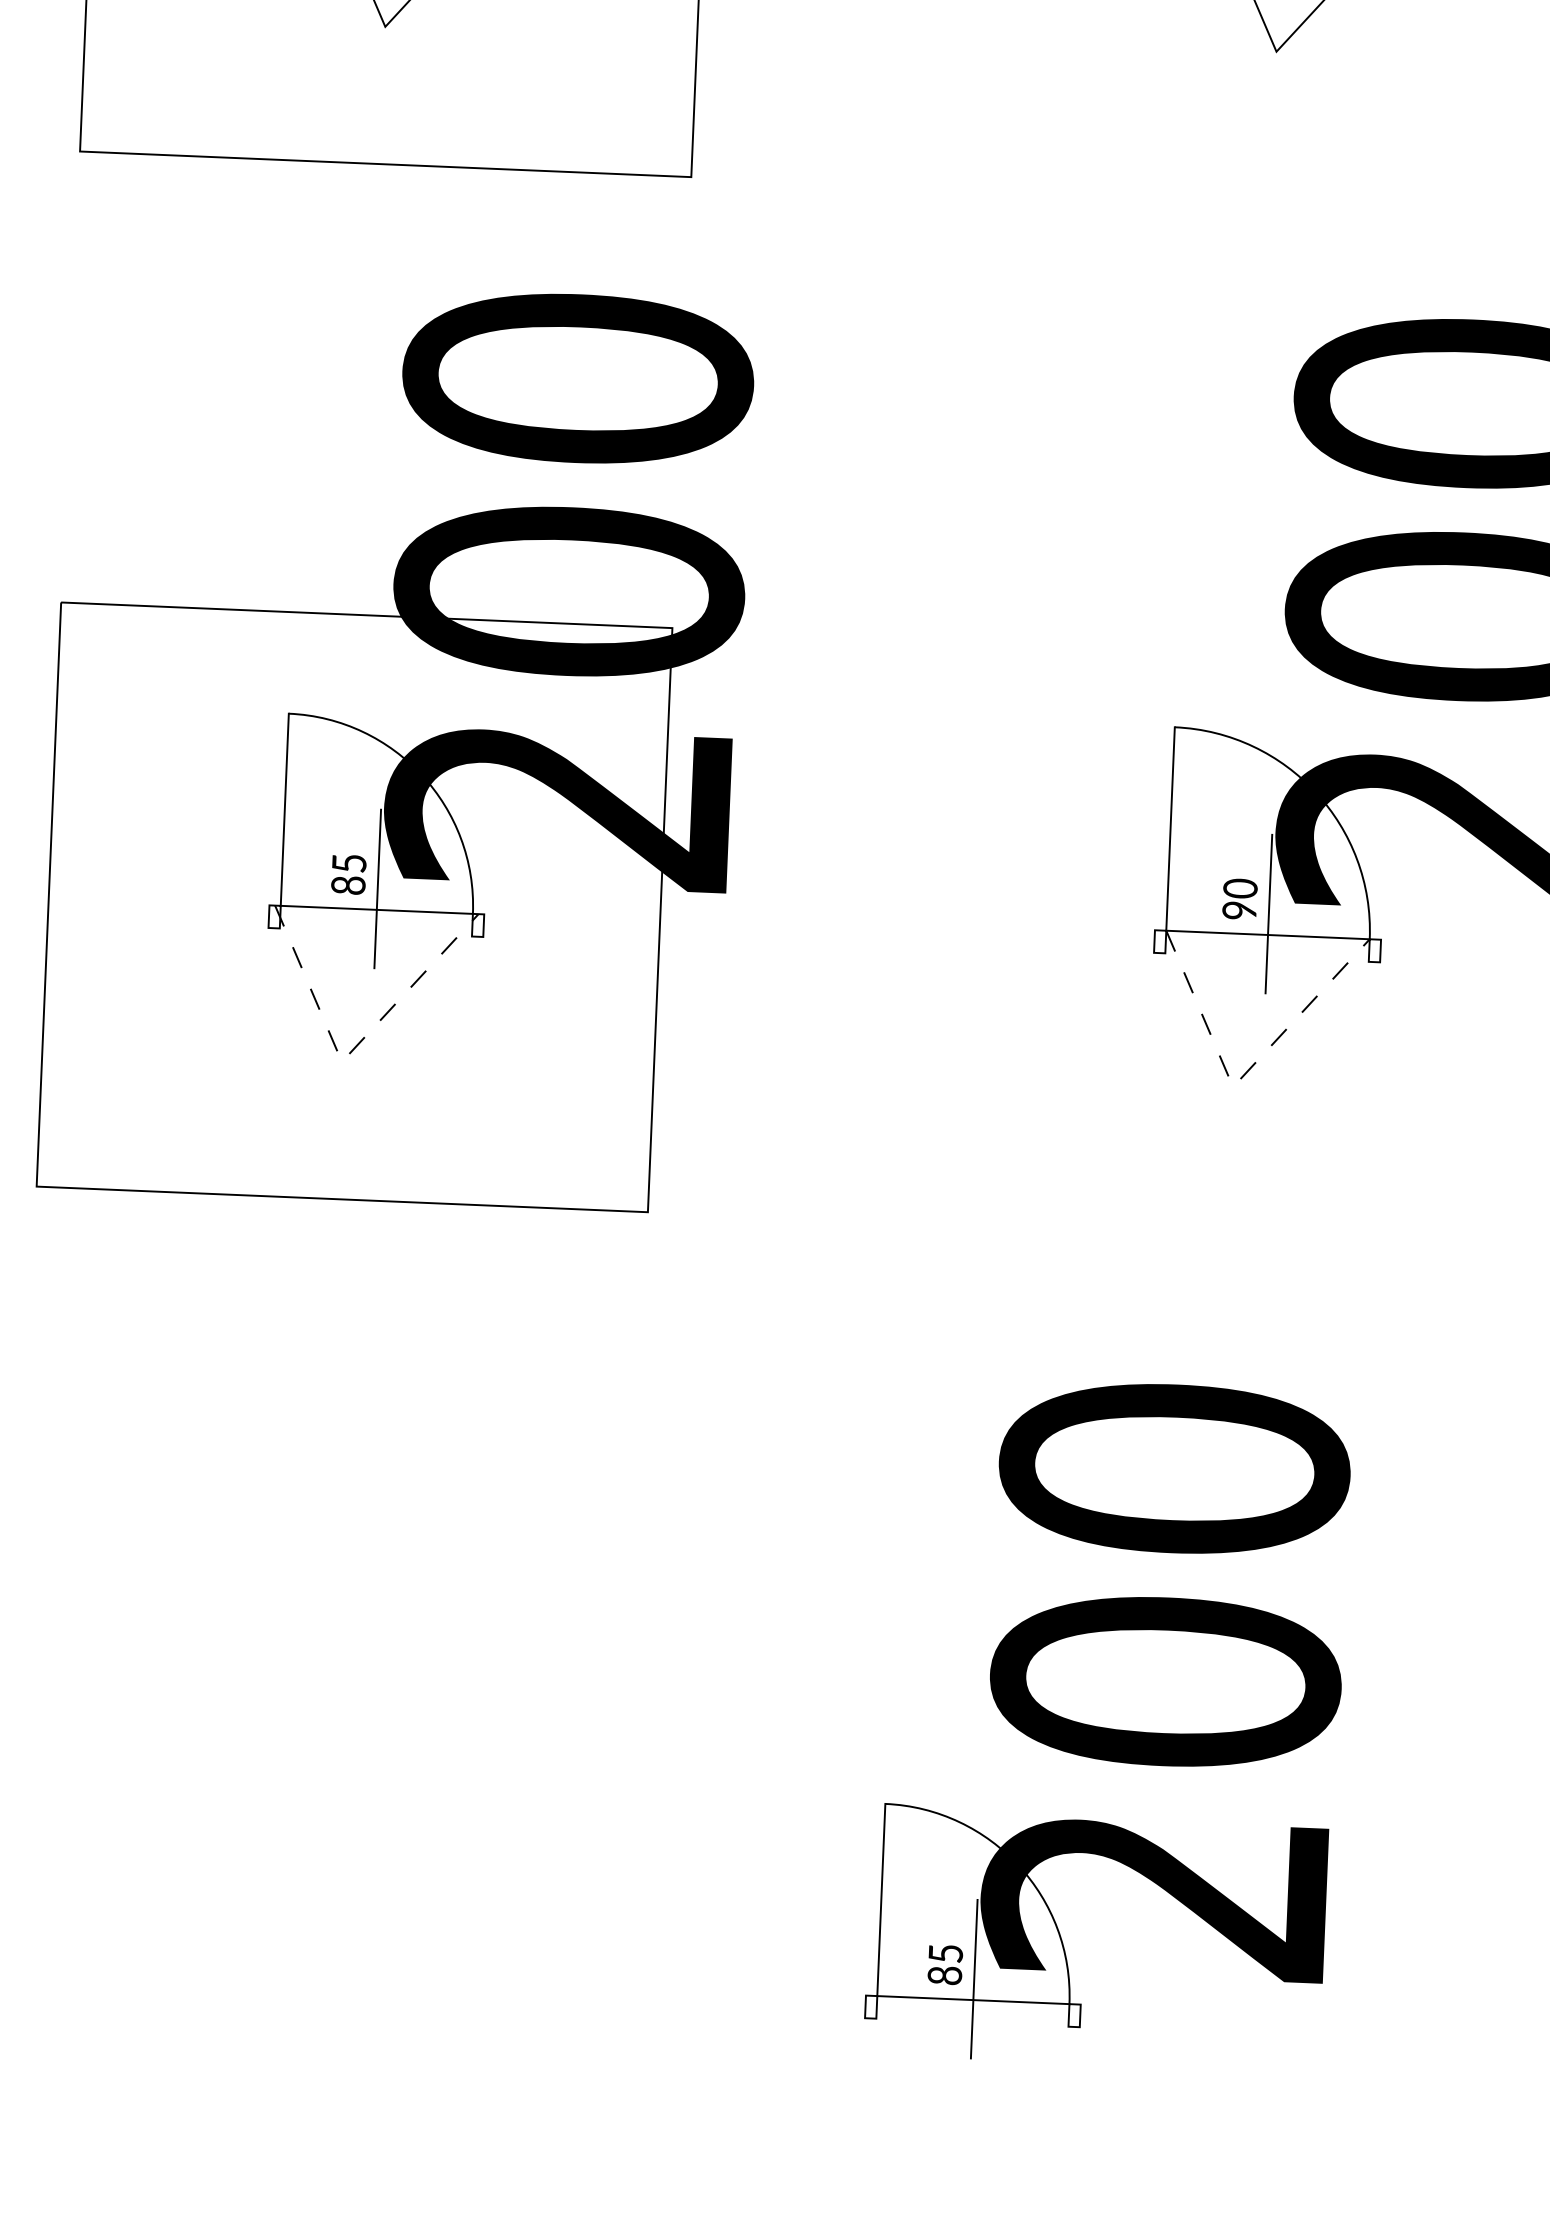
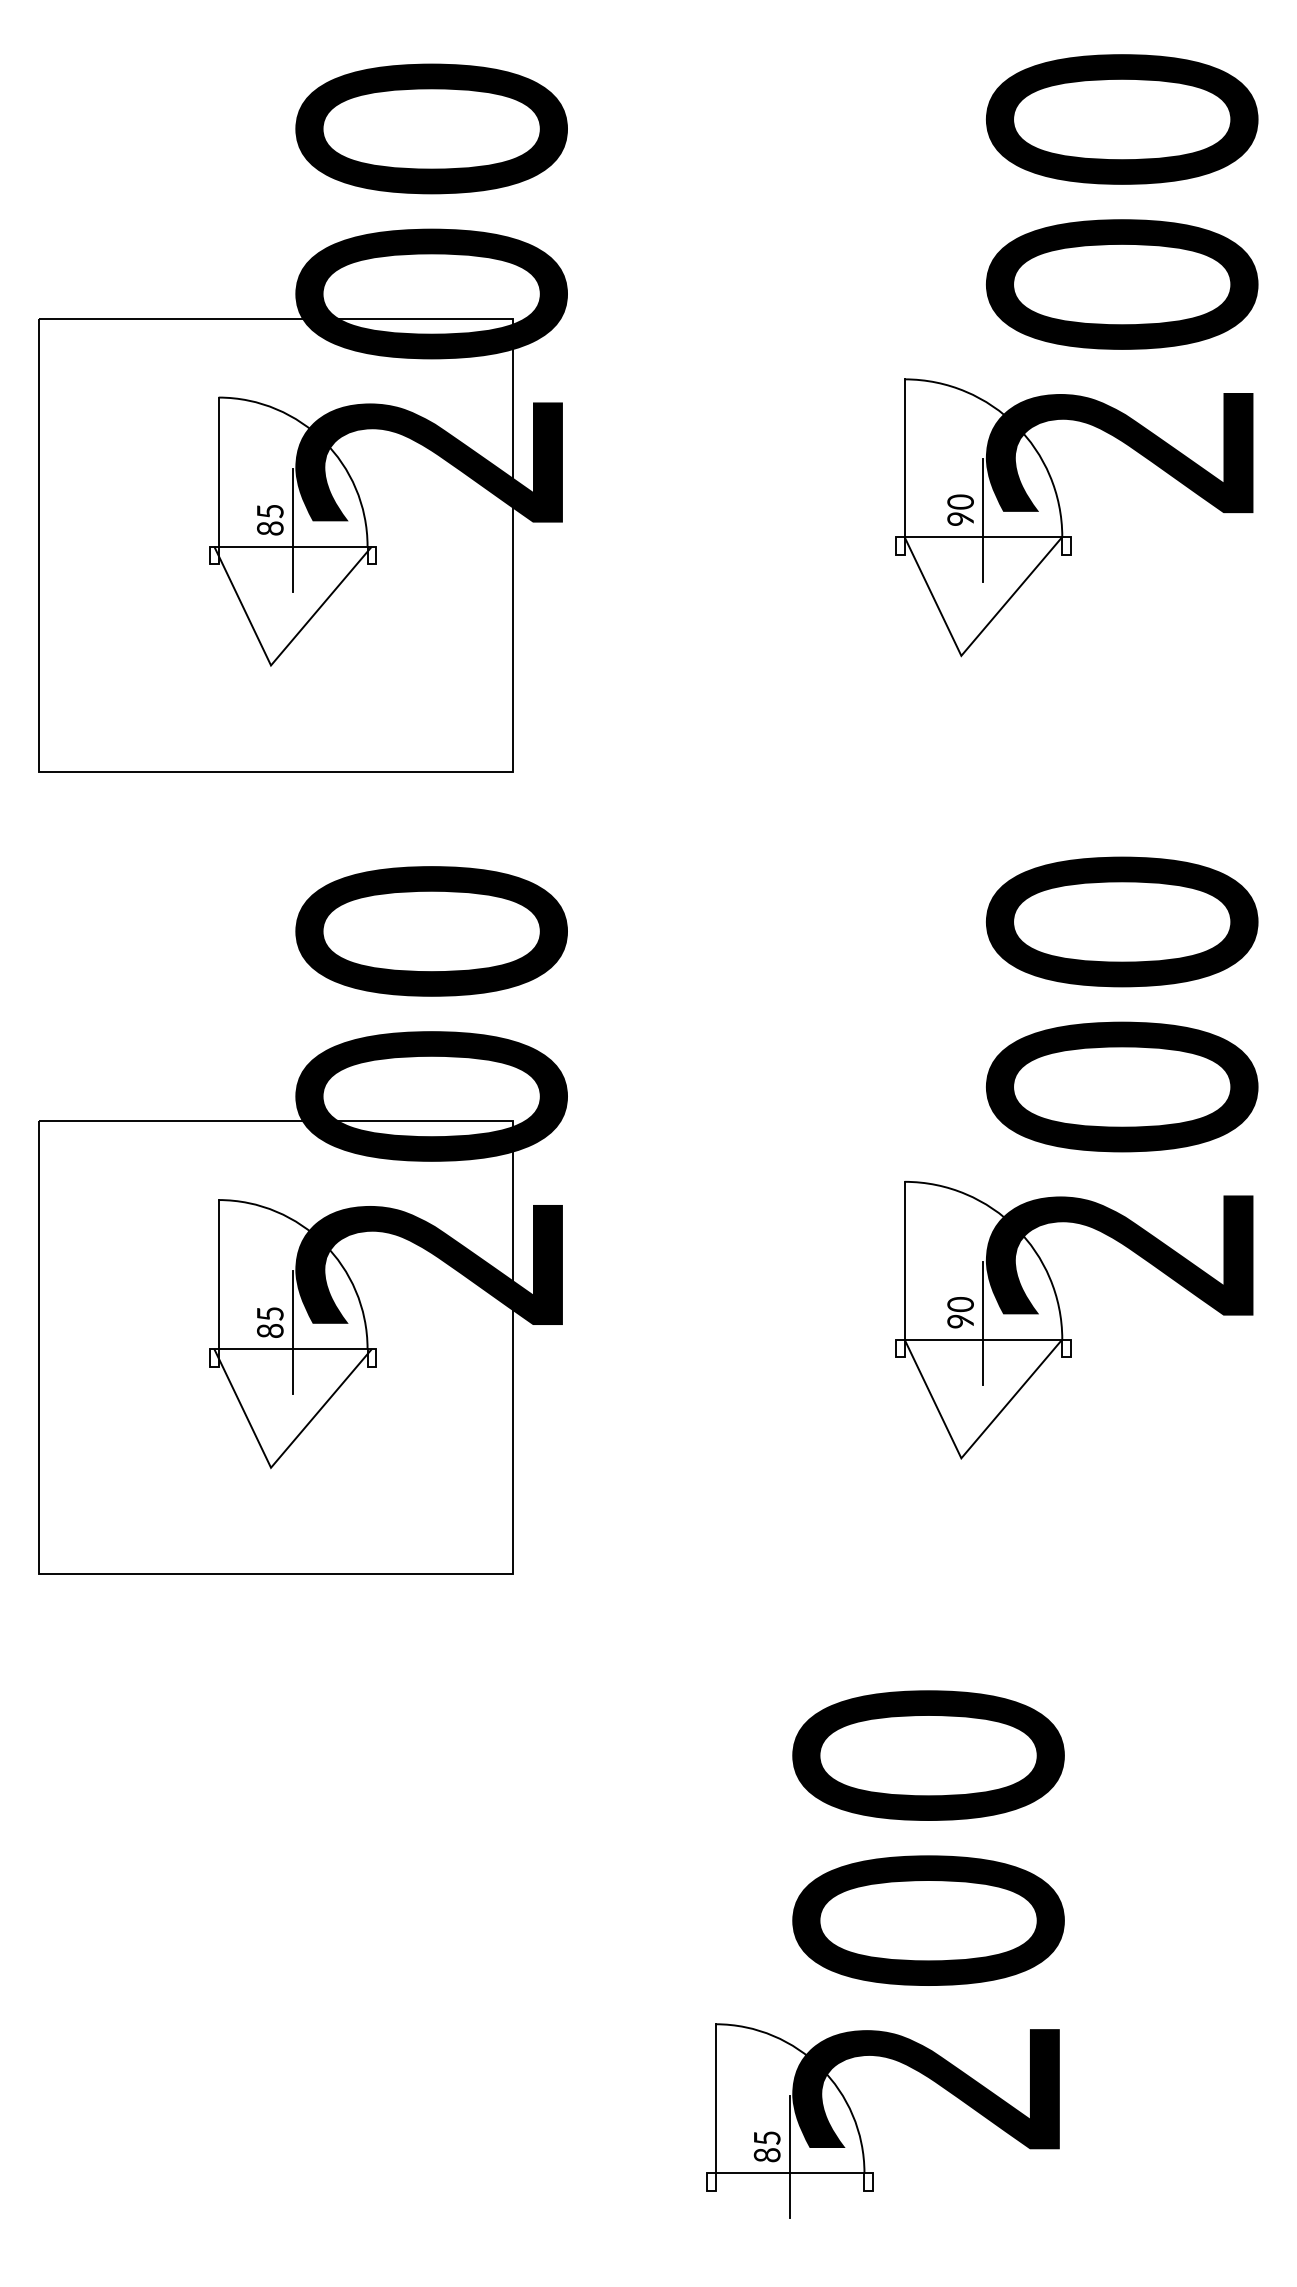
line: (352, 1050) -> (278, 1458), dashed -> solid
line: (1244, 1076) -> (969, 1449), dashed -> solid

